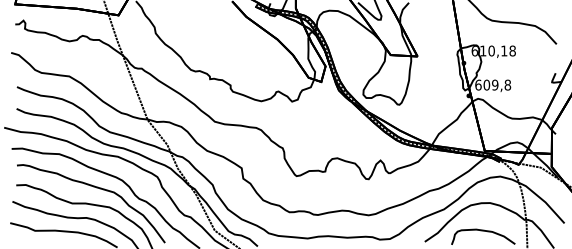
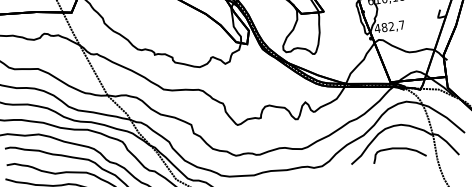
text: (493, 84) -> (390, 26), 609,8 -> 482,7

